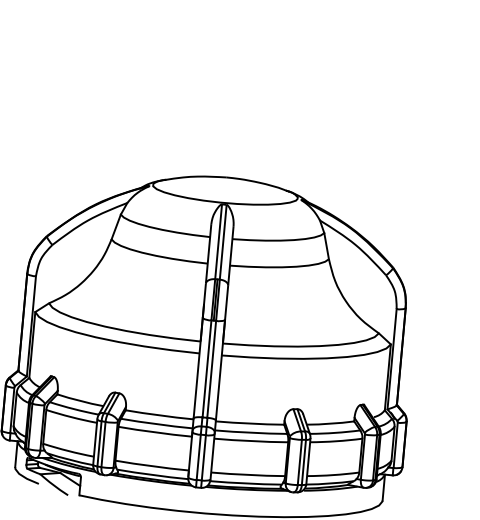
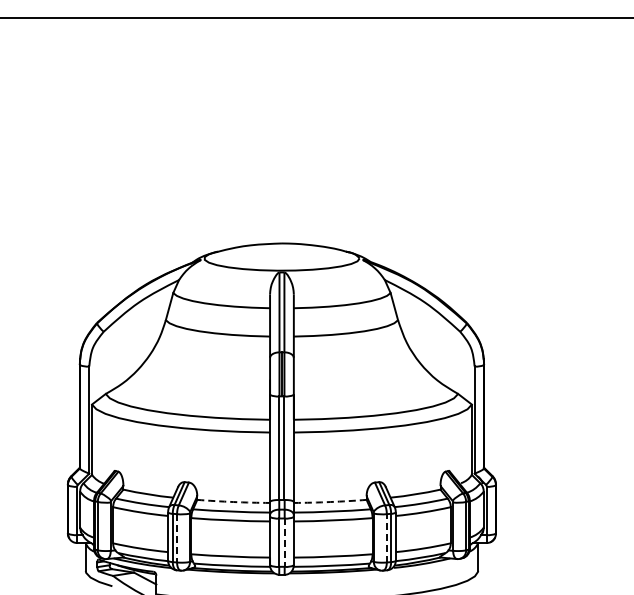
arc: (159, 415) -> (233, 502), solid -> dashed
arc: (250, 424) -> (330, 502), solid -> dashed
line: (103, 444) -> (177, 538), solid -> dashed
line: (203, 458) -> (284, 543), solid -> dashed
line: (299, 461) -> (386, 537), solid -> dashed

